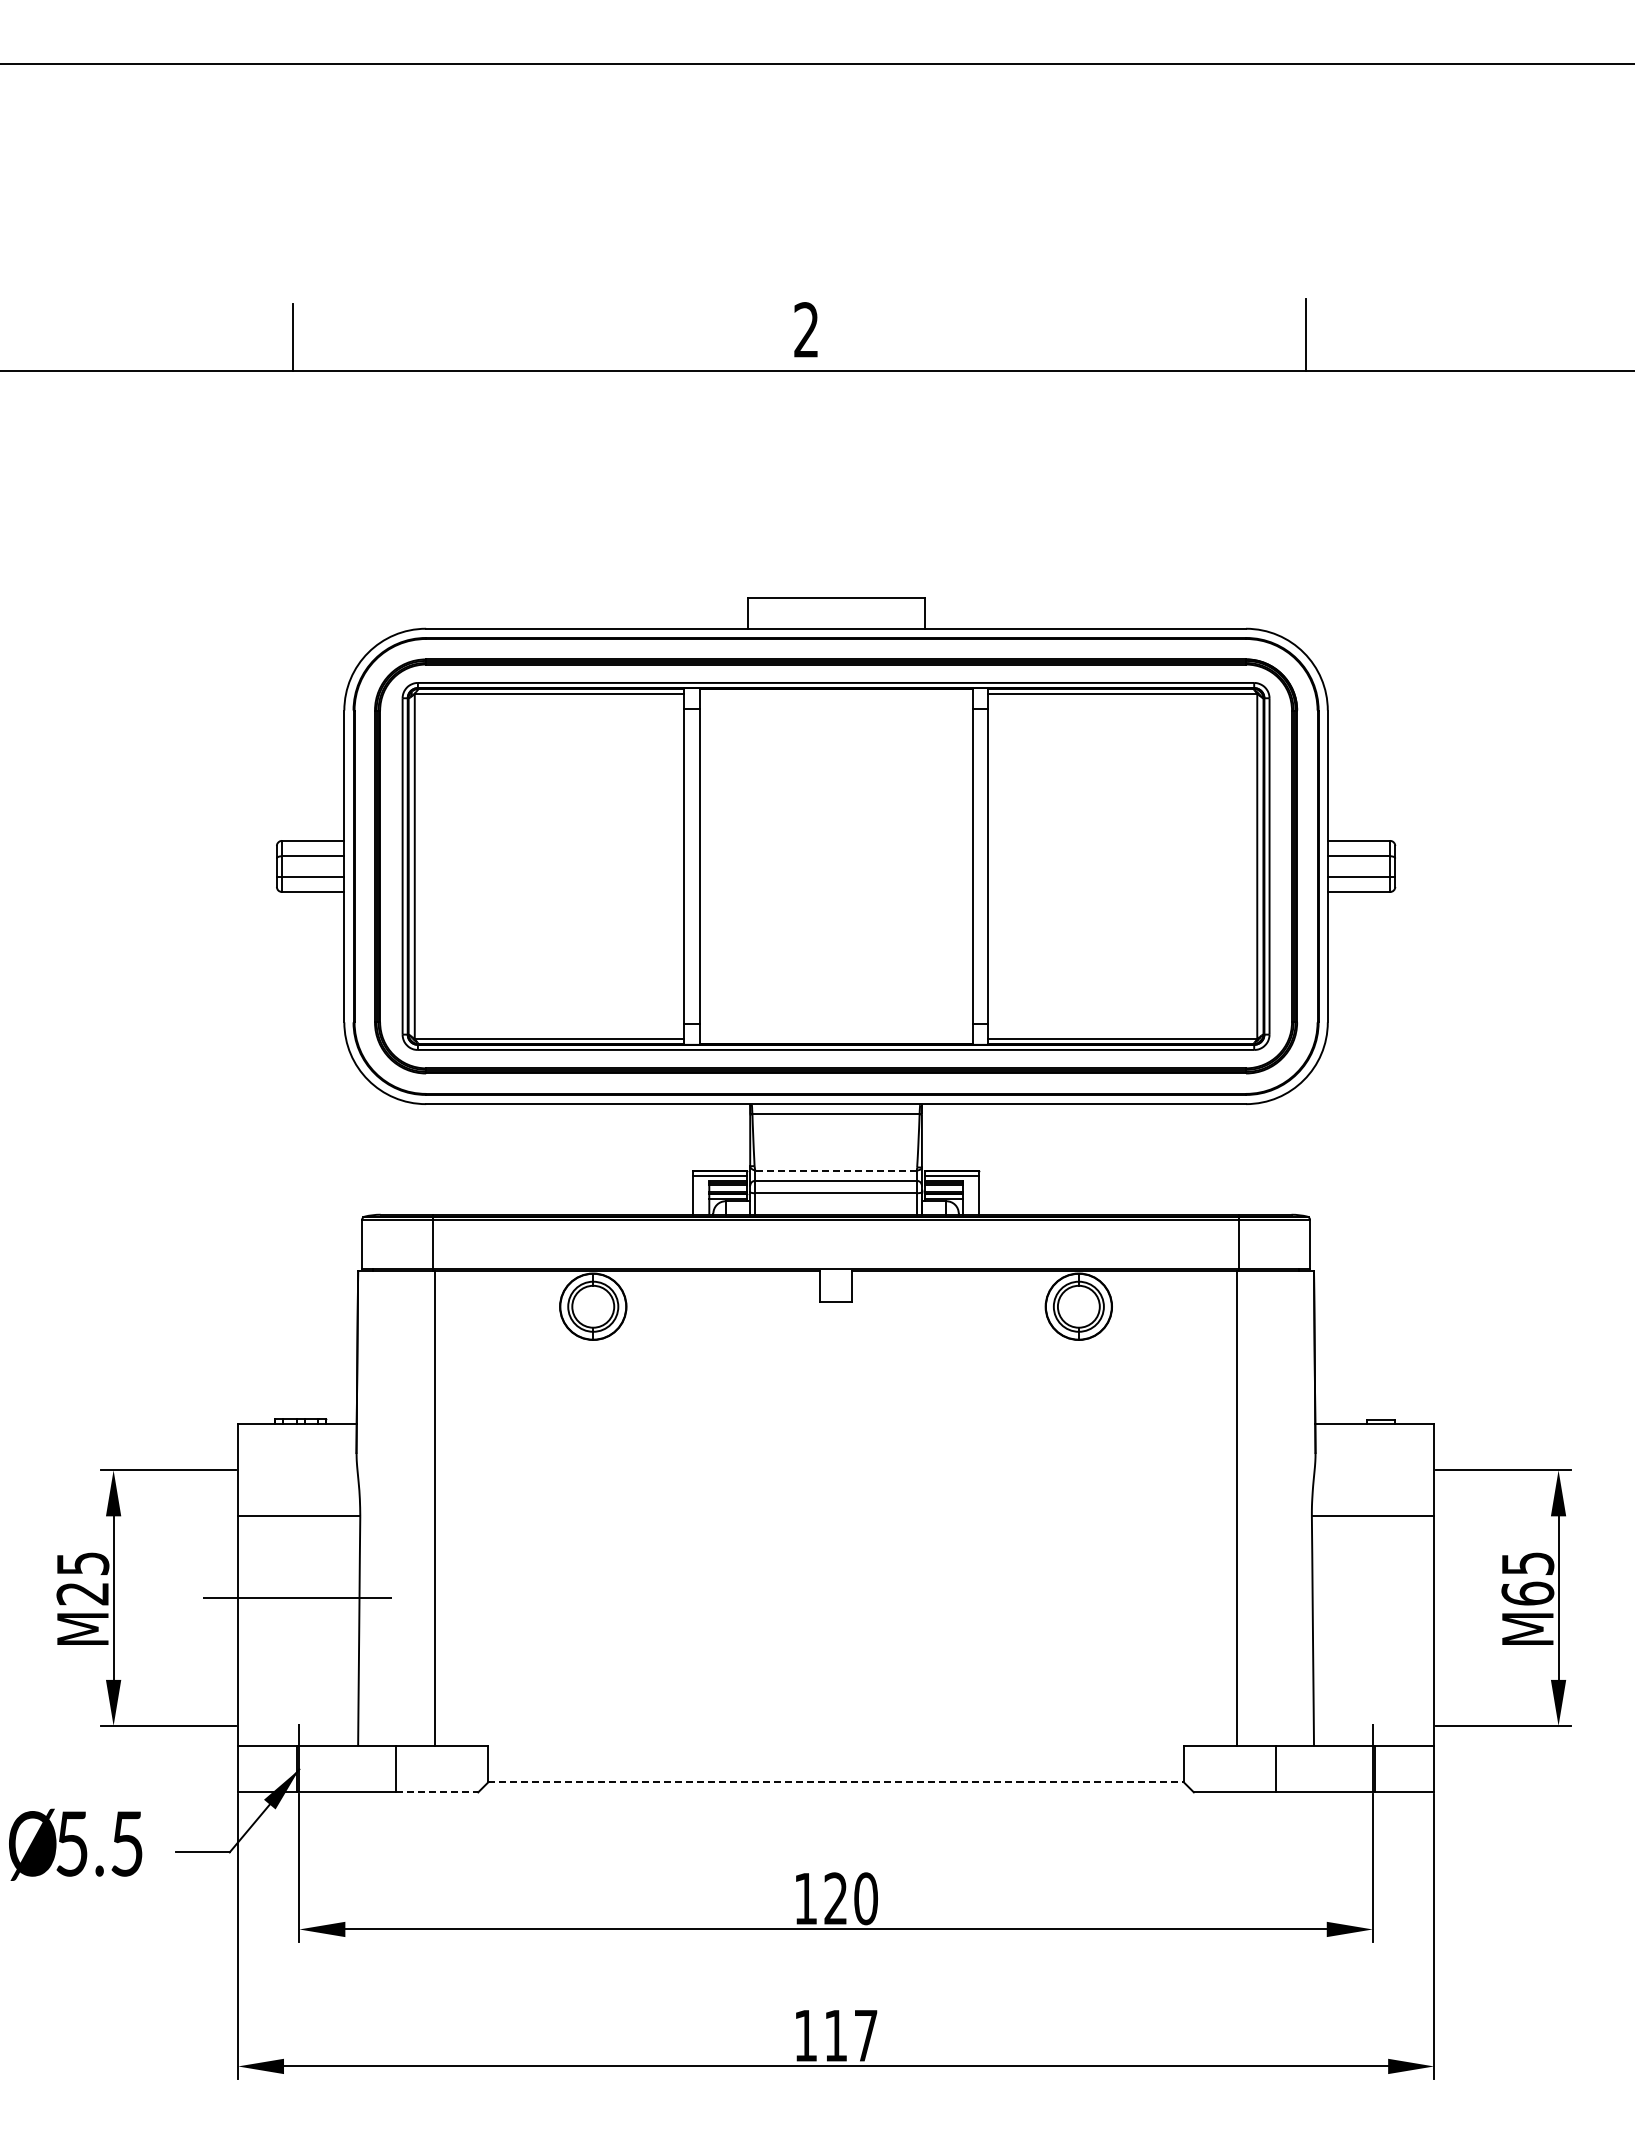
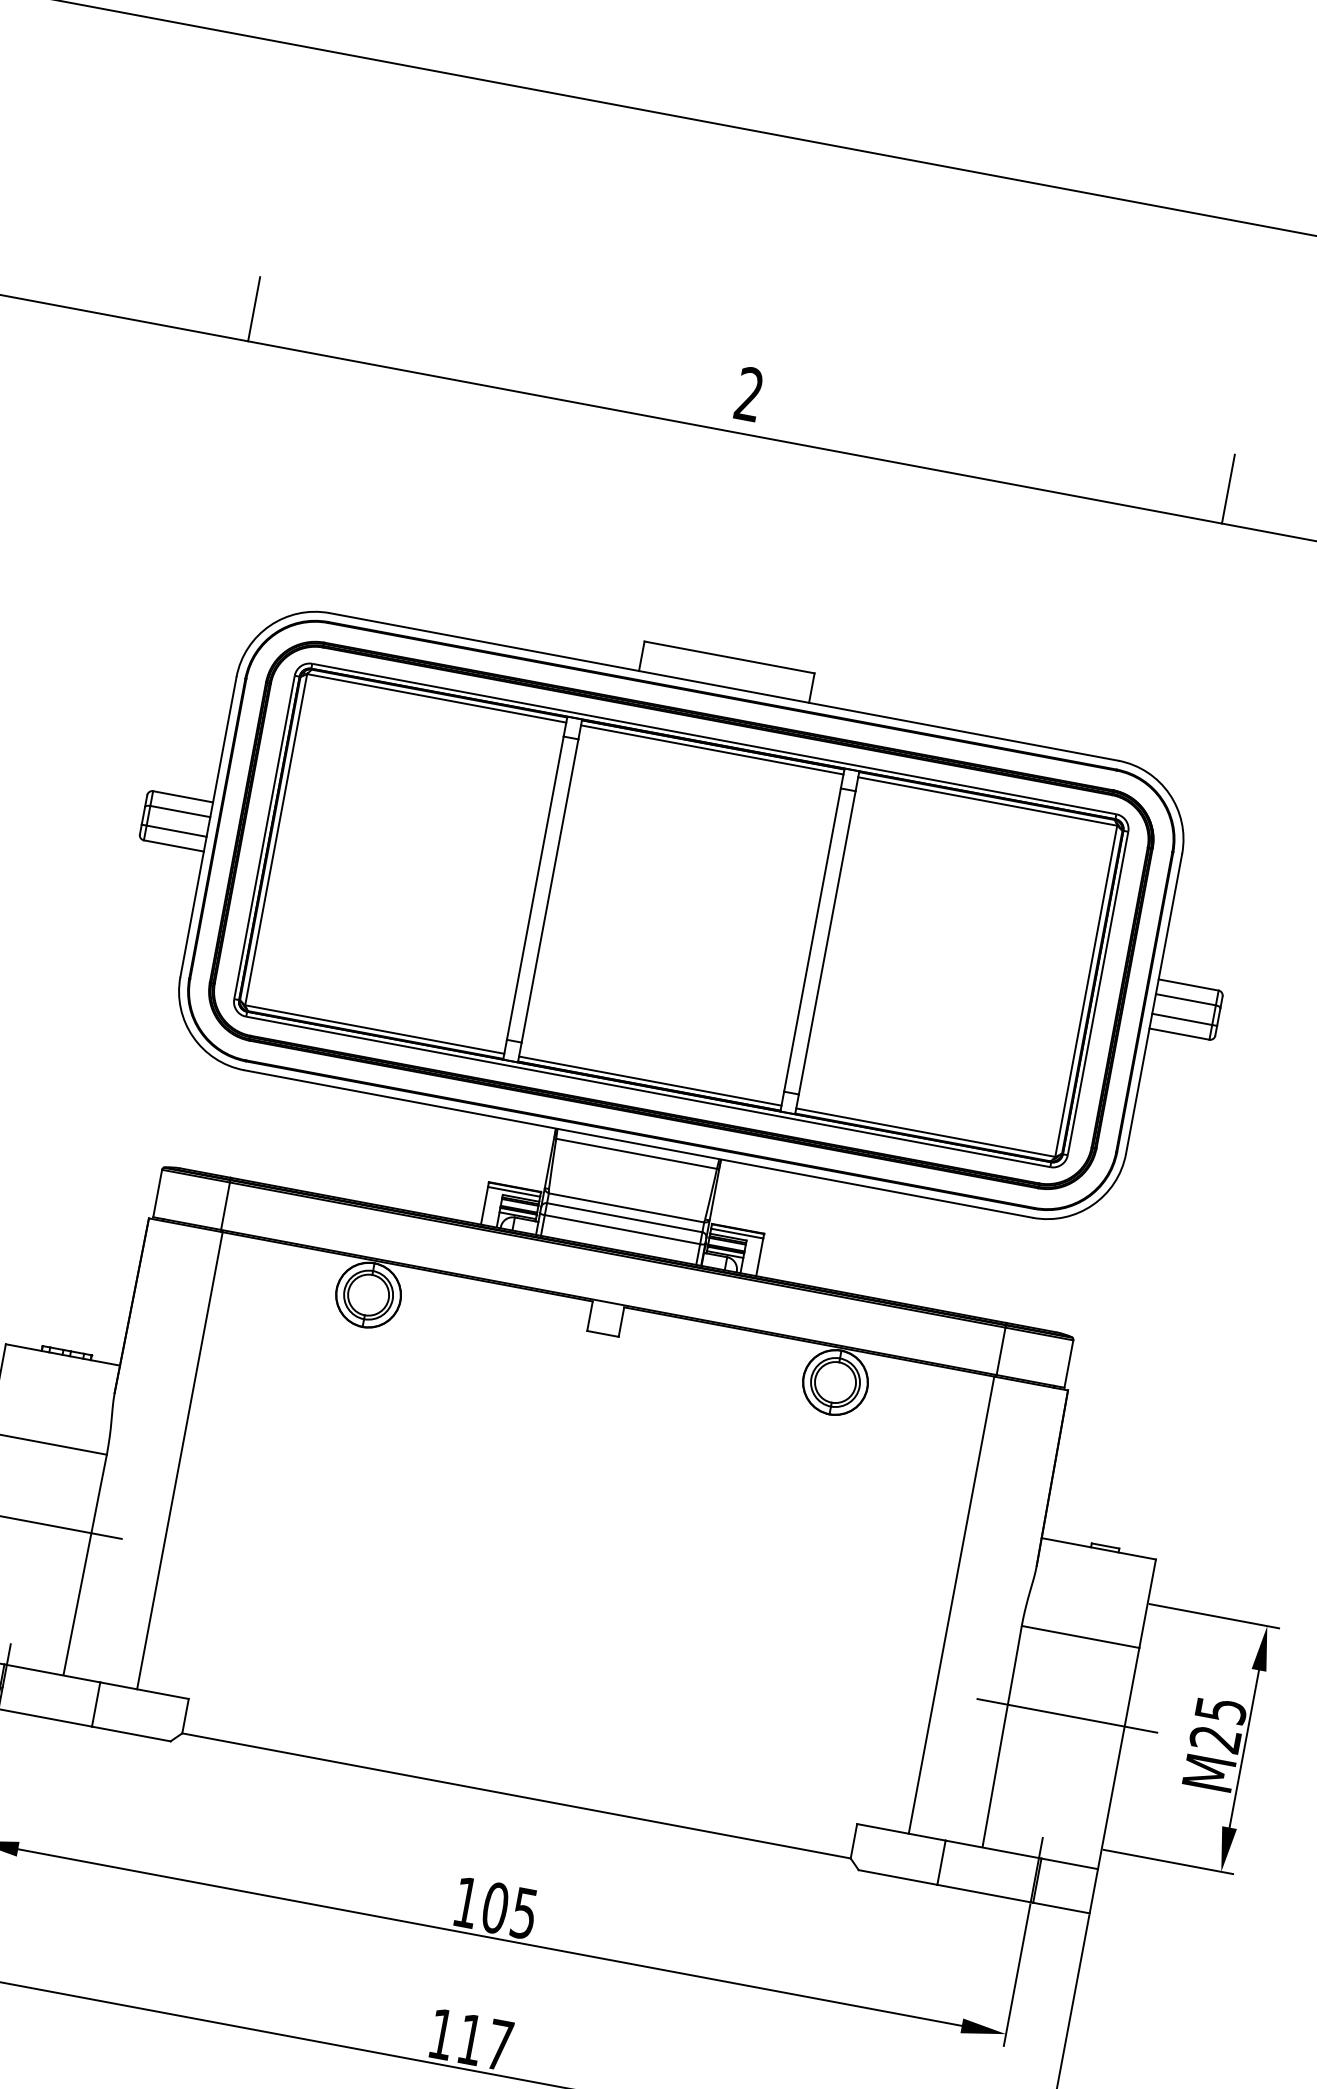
line: (835, 694) -> (711, 750), added
line: (835, 1038) -> (649, 1080), added
line: (836, 1170) -> (626, 1207), dashed -> solid
text: (1527, 1593) -> (1215, 1738), M65 -> M25
line: (1374, 1598) -> (1067, 1716), added
line: (836, 1782) -> (516, 1796), dashed -> solid
line: (437, 1792) -> (131, 1734), dashed -> solid
text: (850, 1898) -> (509, 1910), 120 -> 105

